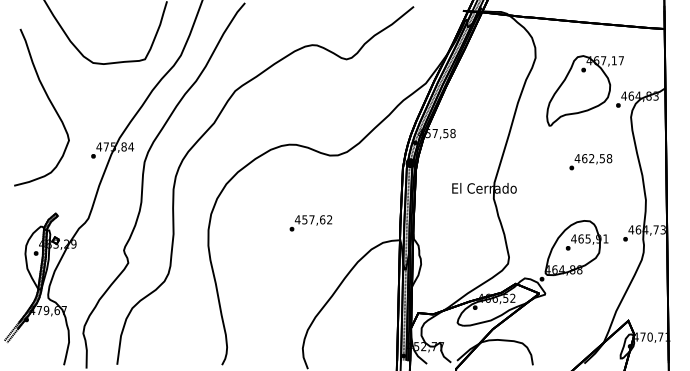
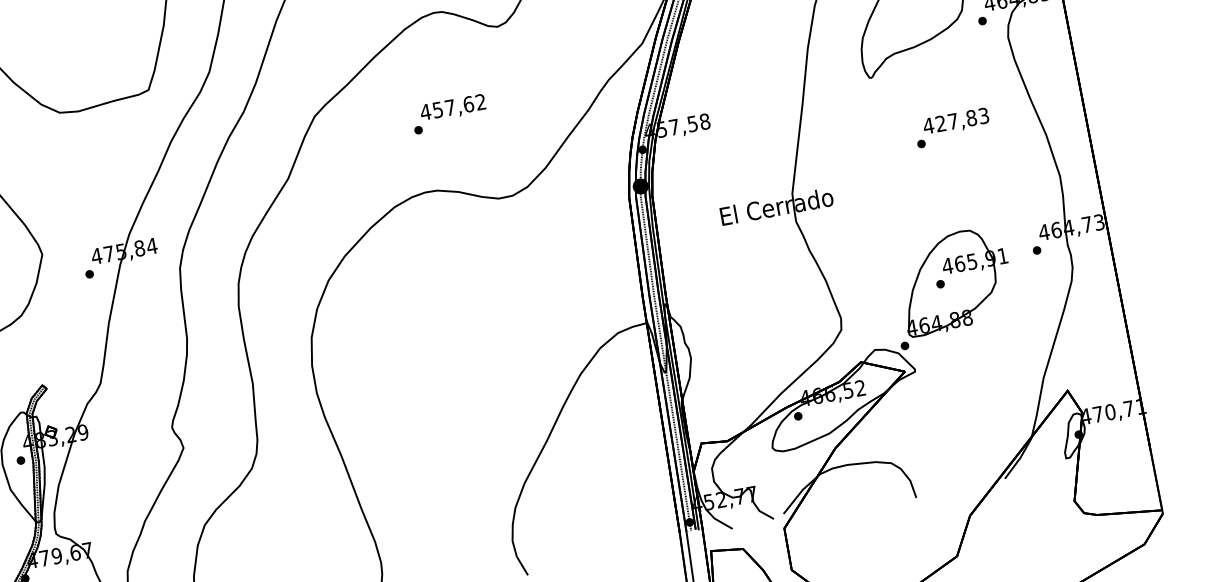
text: (597, 158) -> (963, 119), 462,58 -> 427,83
text: (310, 223) -> (448, 114), moved

